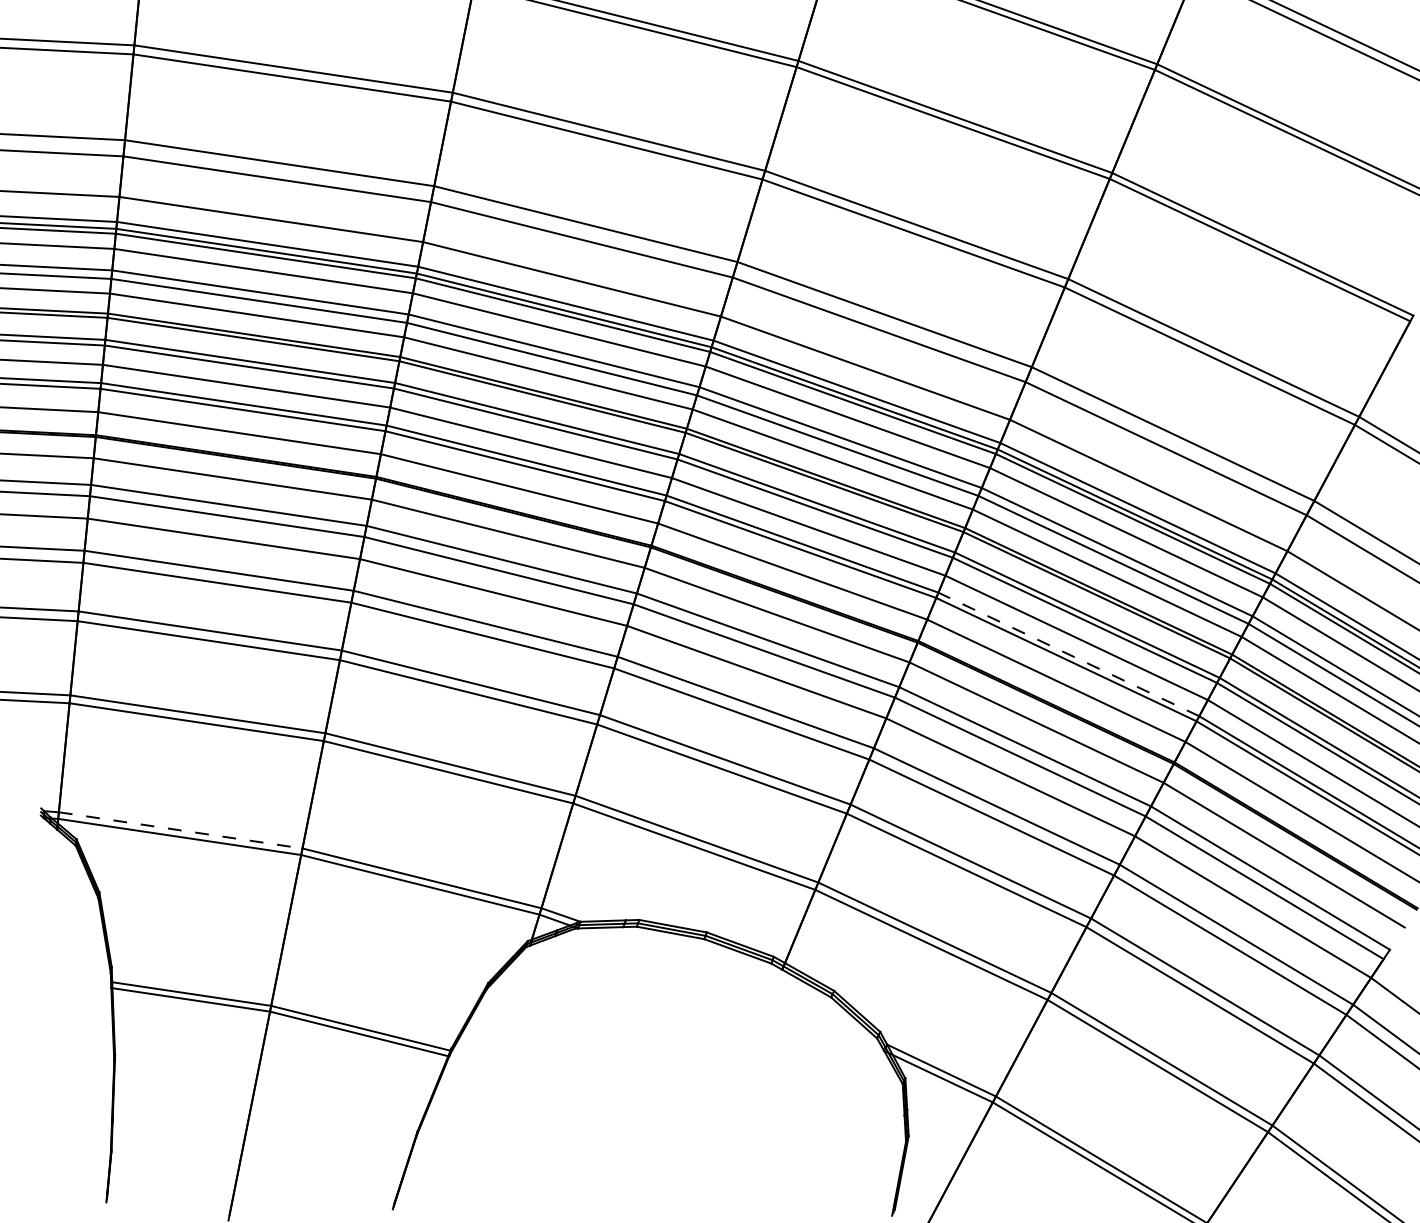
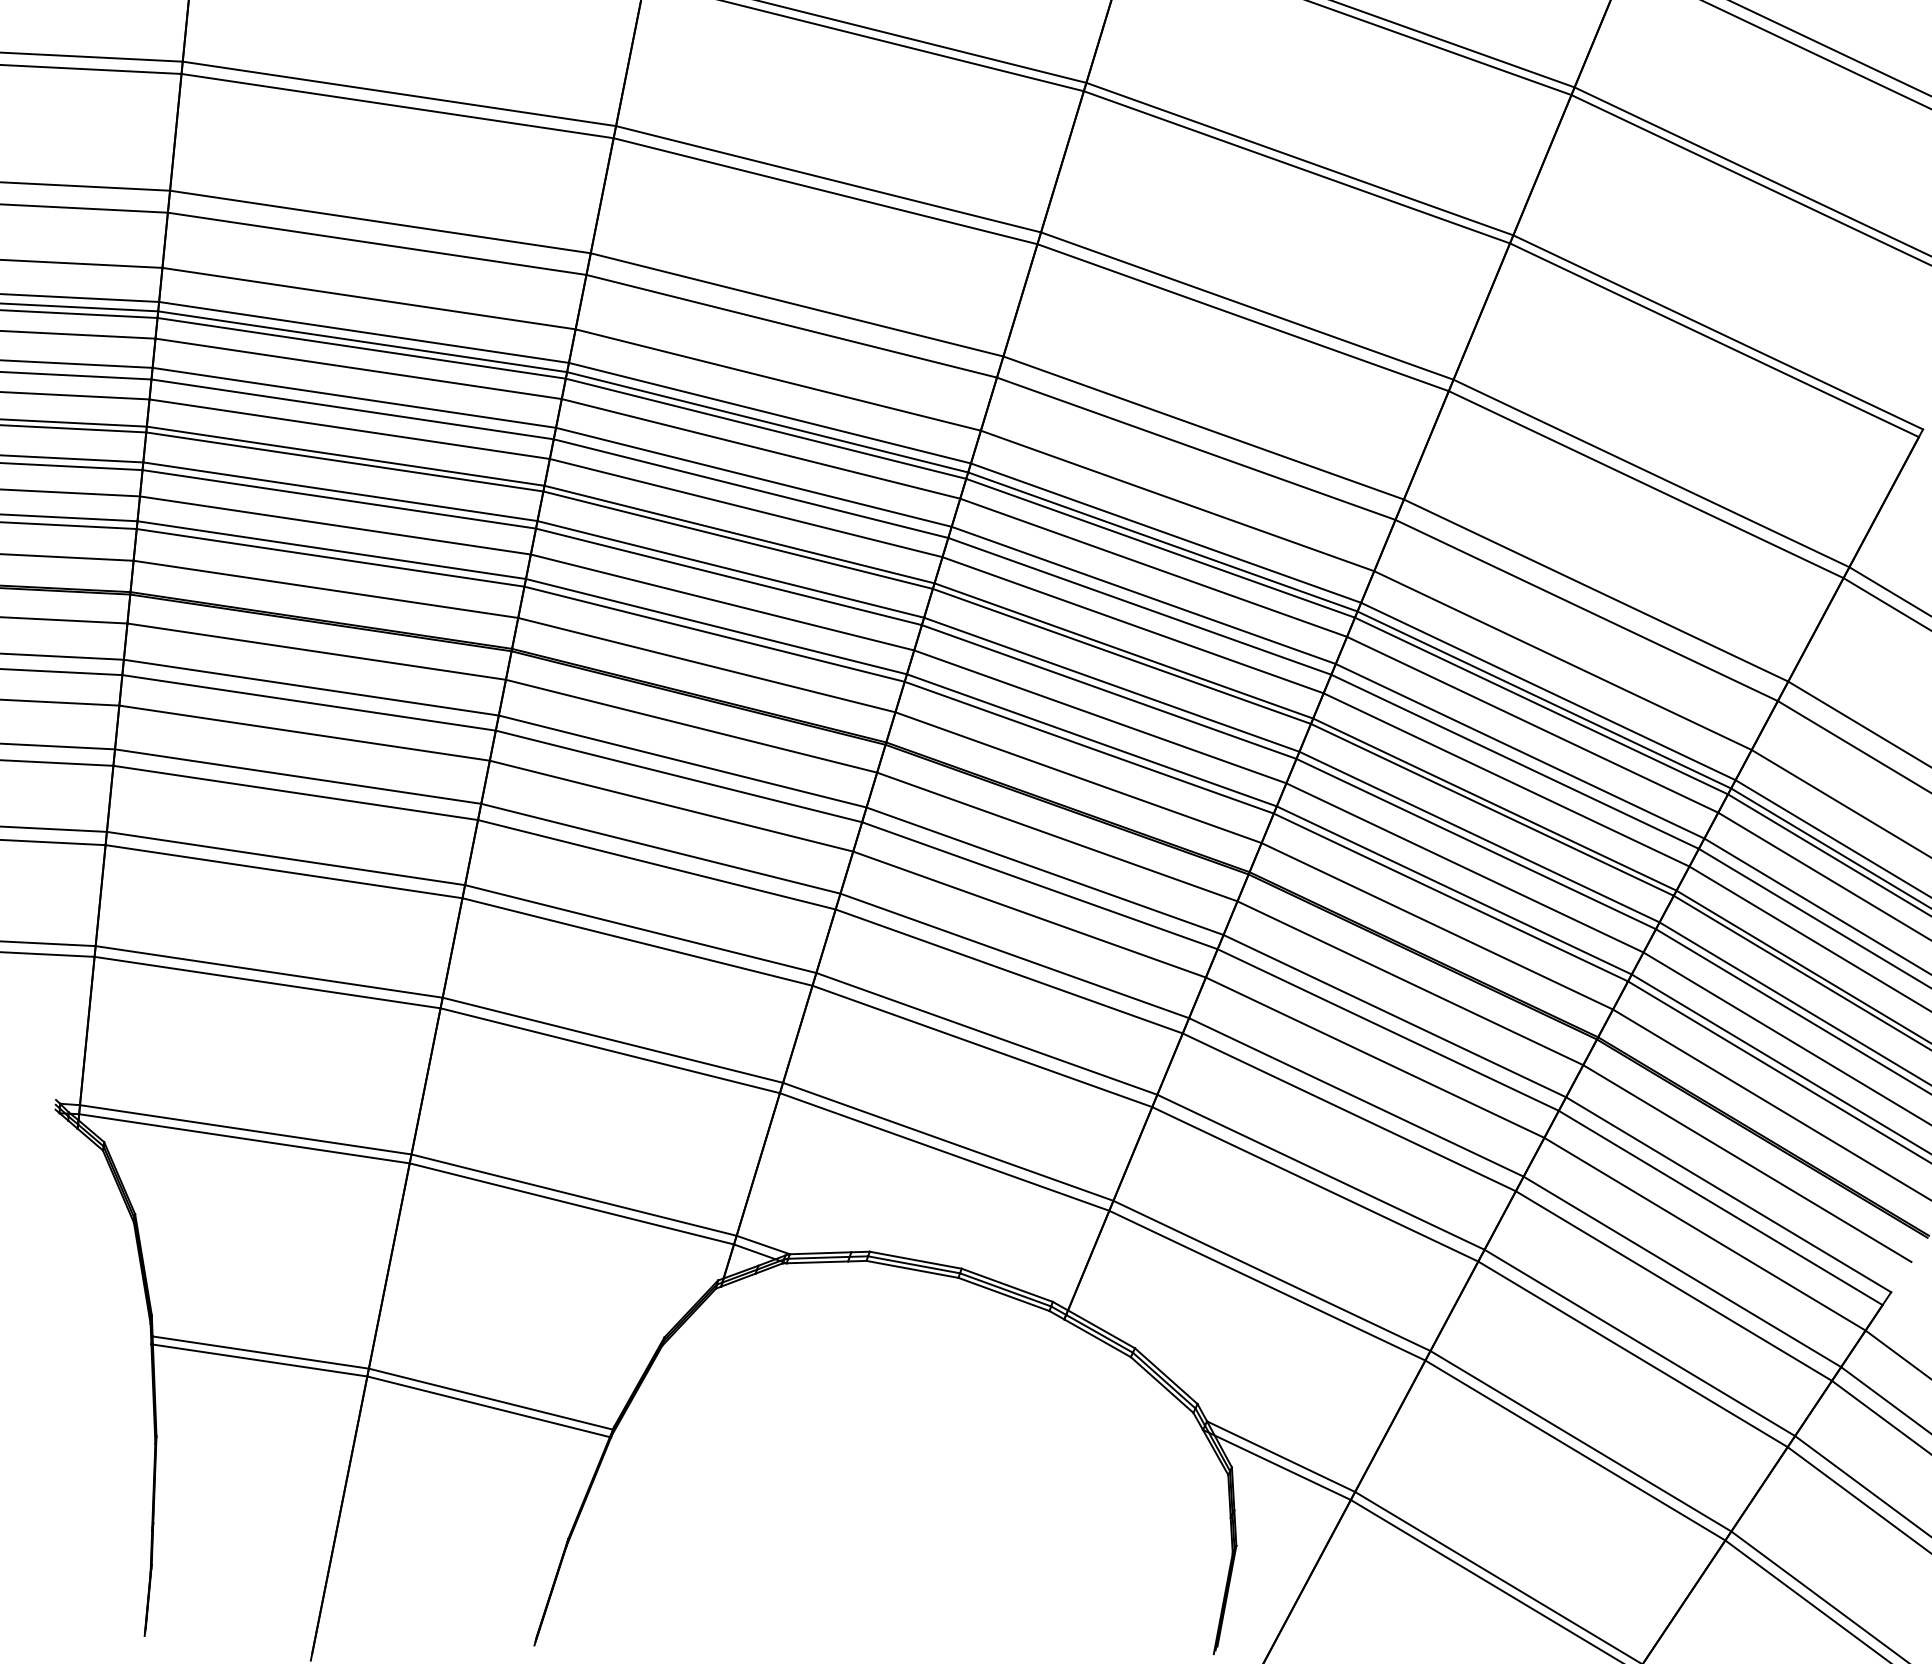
line: (1068, 654) -> (1453, 890), dashed -> solid
line: (181, 830) -> (246, 1129), dashed -> solid

